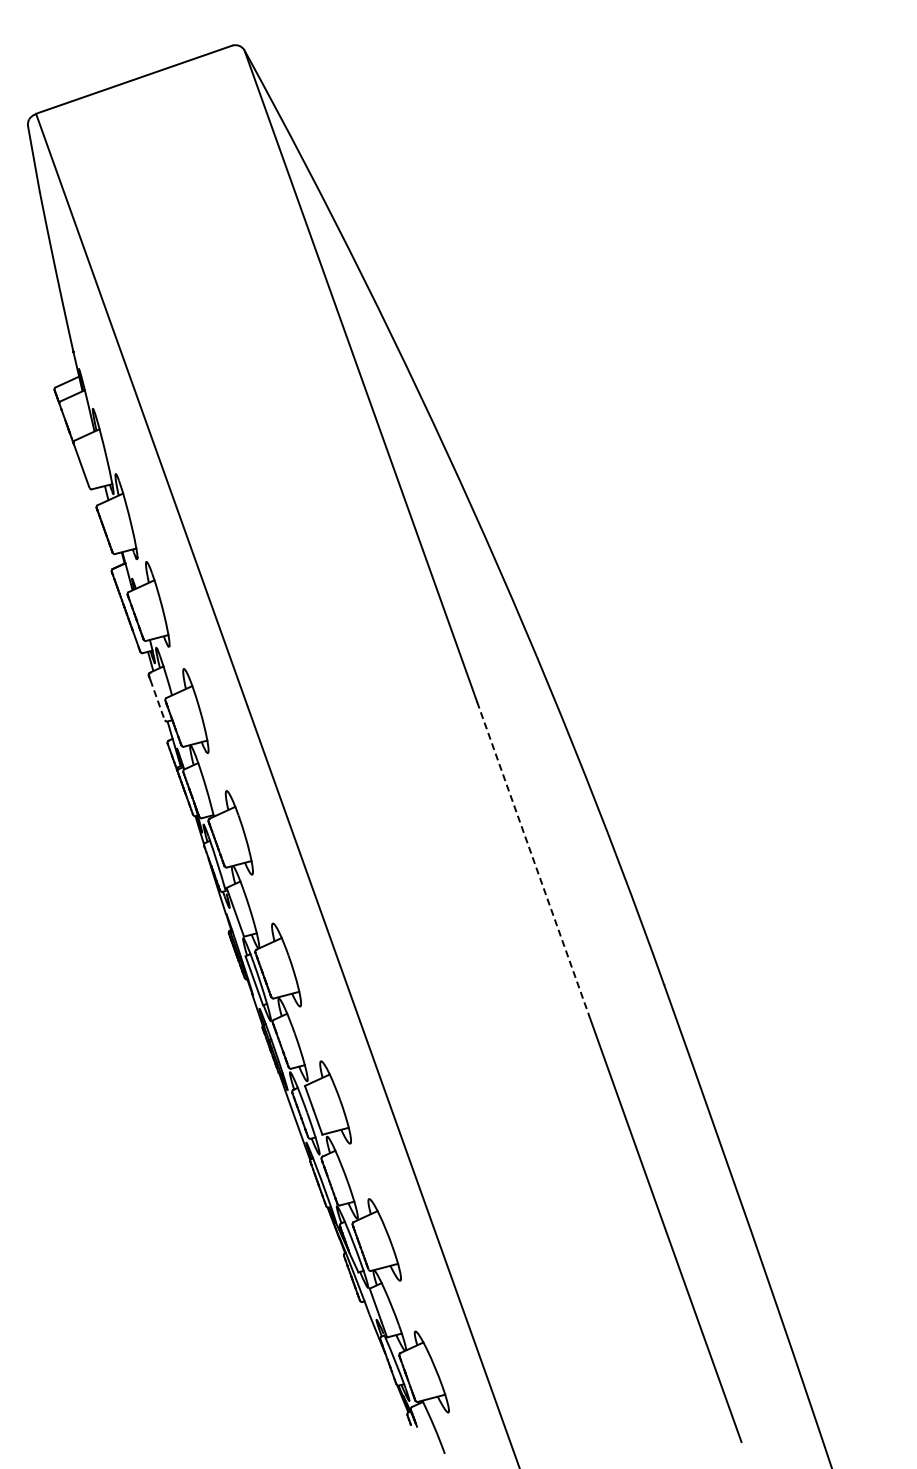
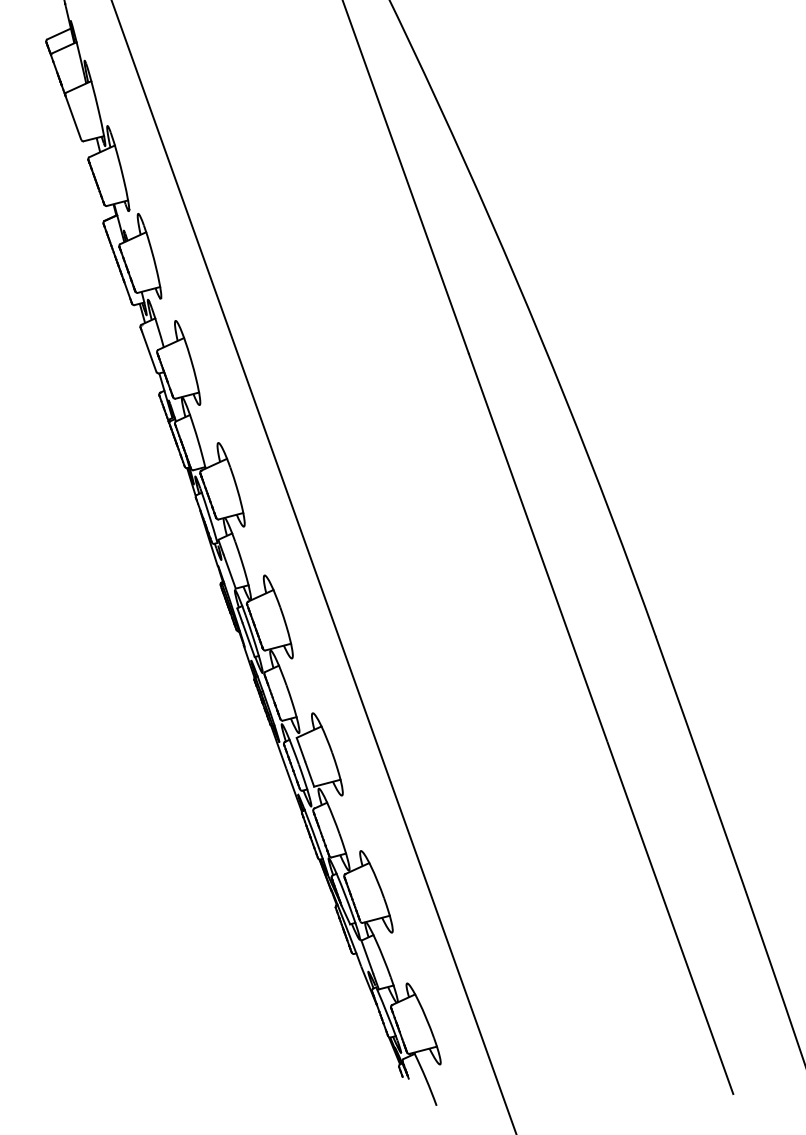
line: (157, 700) -> (149, 352), dashed -> solid
line: (532, 857) -> (524, 509), dashed -> solid

